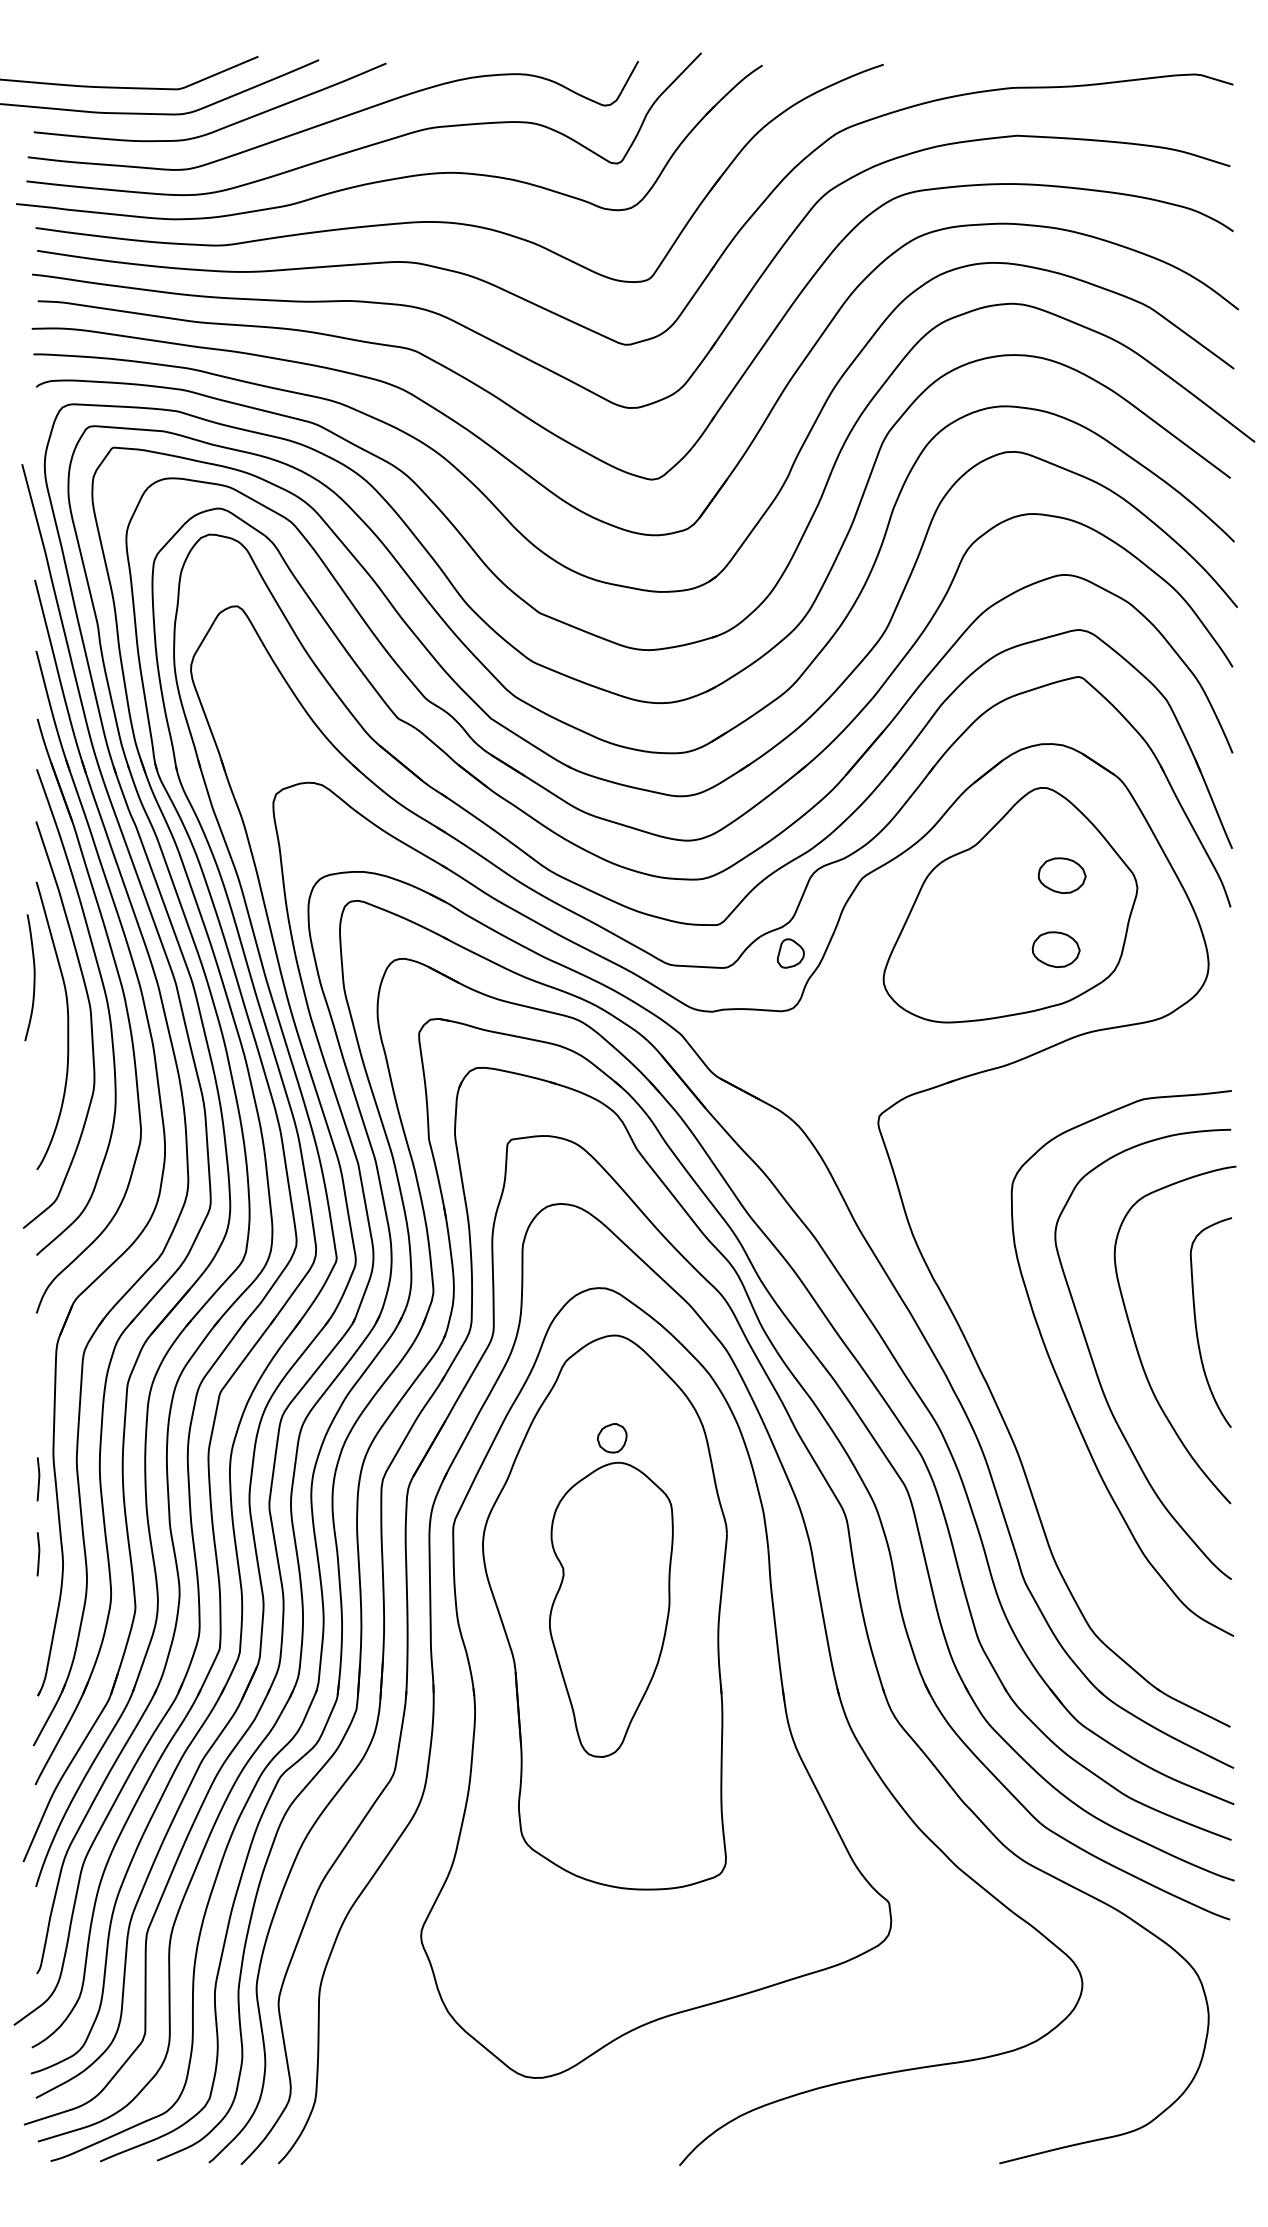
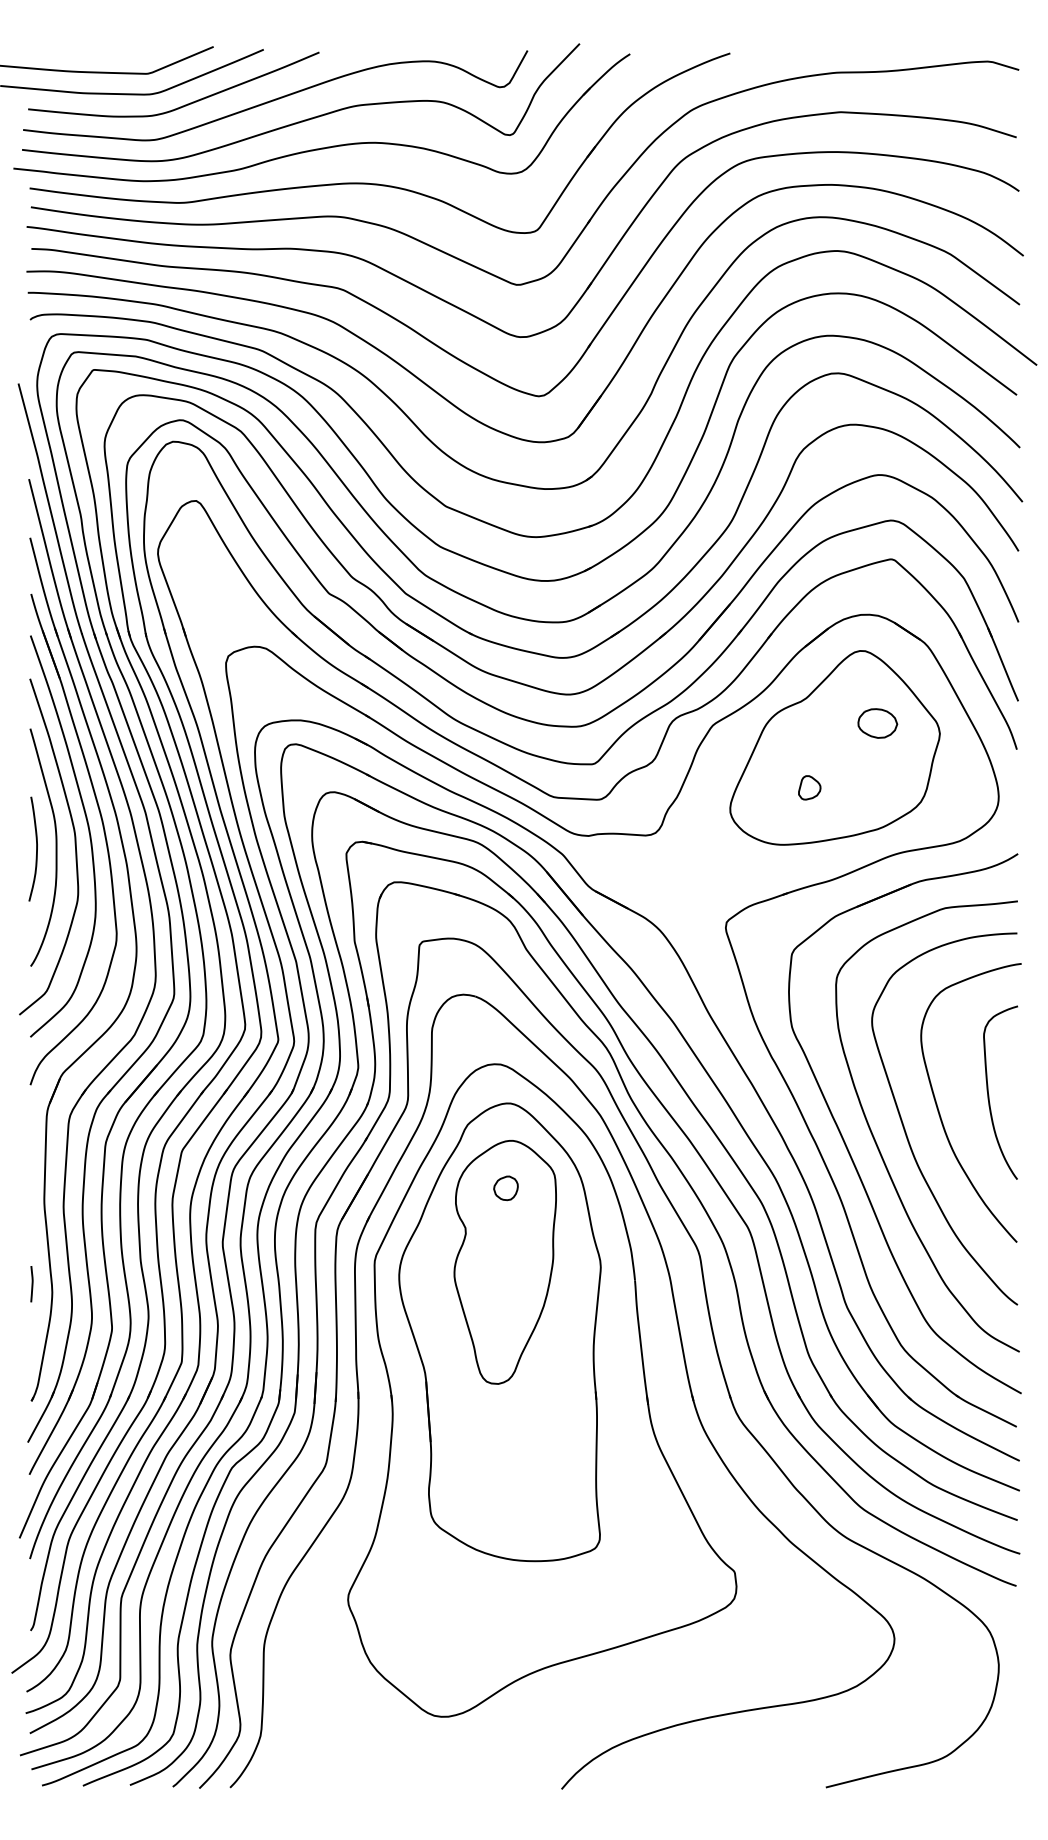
part: (1055, 949) -> (872, 784), removed
part: (790, 953) -> (809, 787), moved
curve: (33, 977) -> (36, 848), moved
part: (1028, 1394) -> (849, 1152), added
curve: (38, 1479) -> (31, 1222), removed
part: (611, 1609) -> (505, 1262), moved

